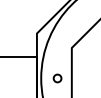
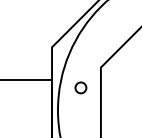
circle: (57, 78) -> (80, 87), moved

